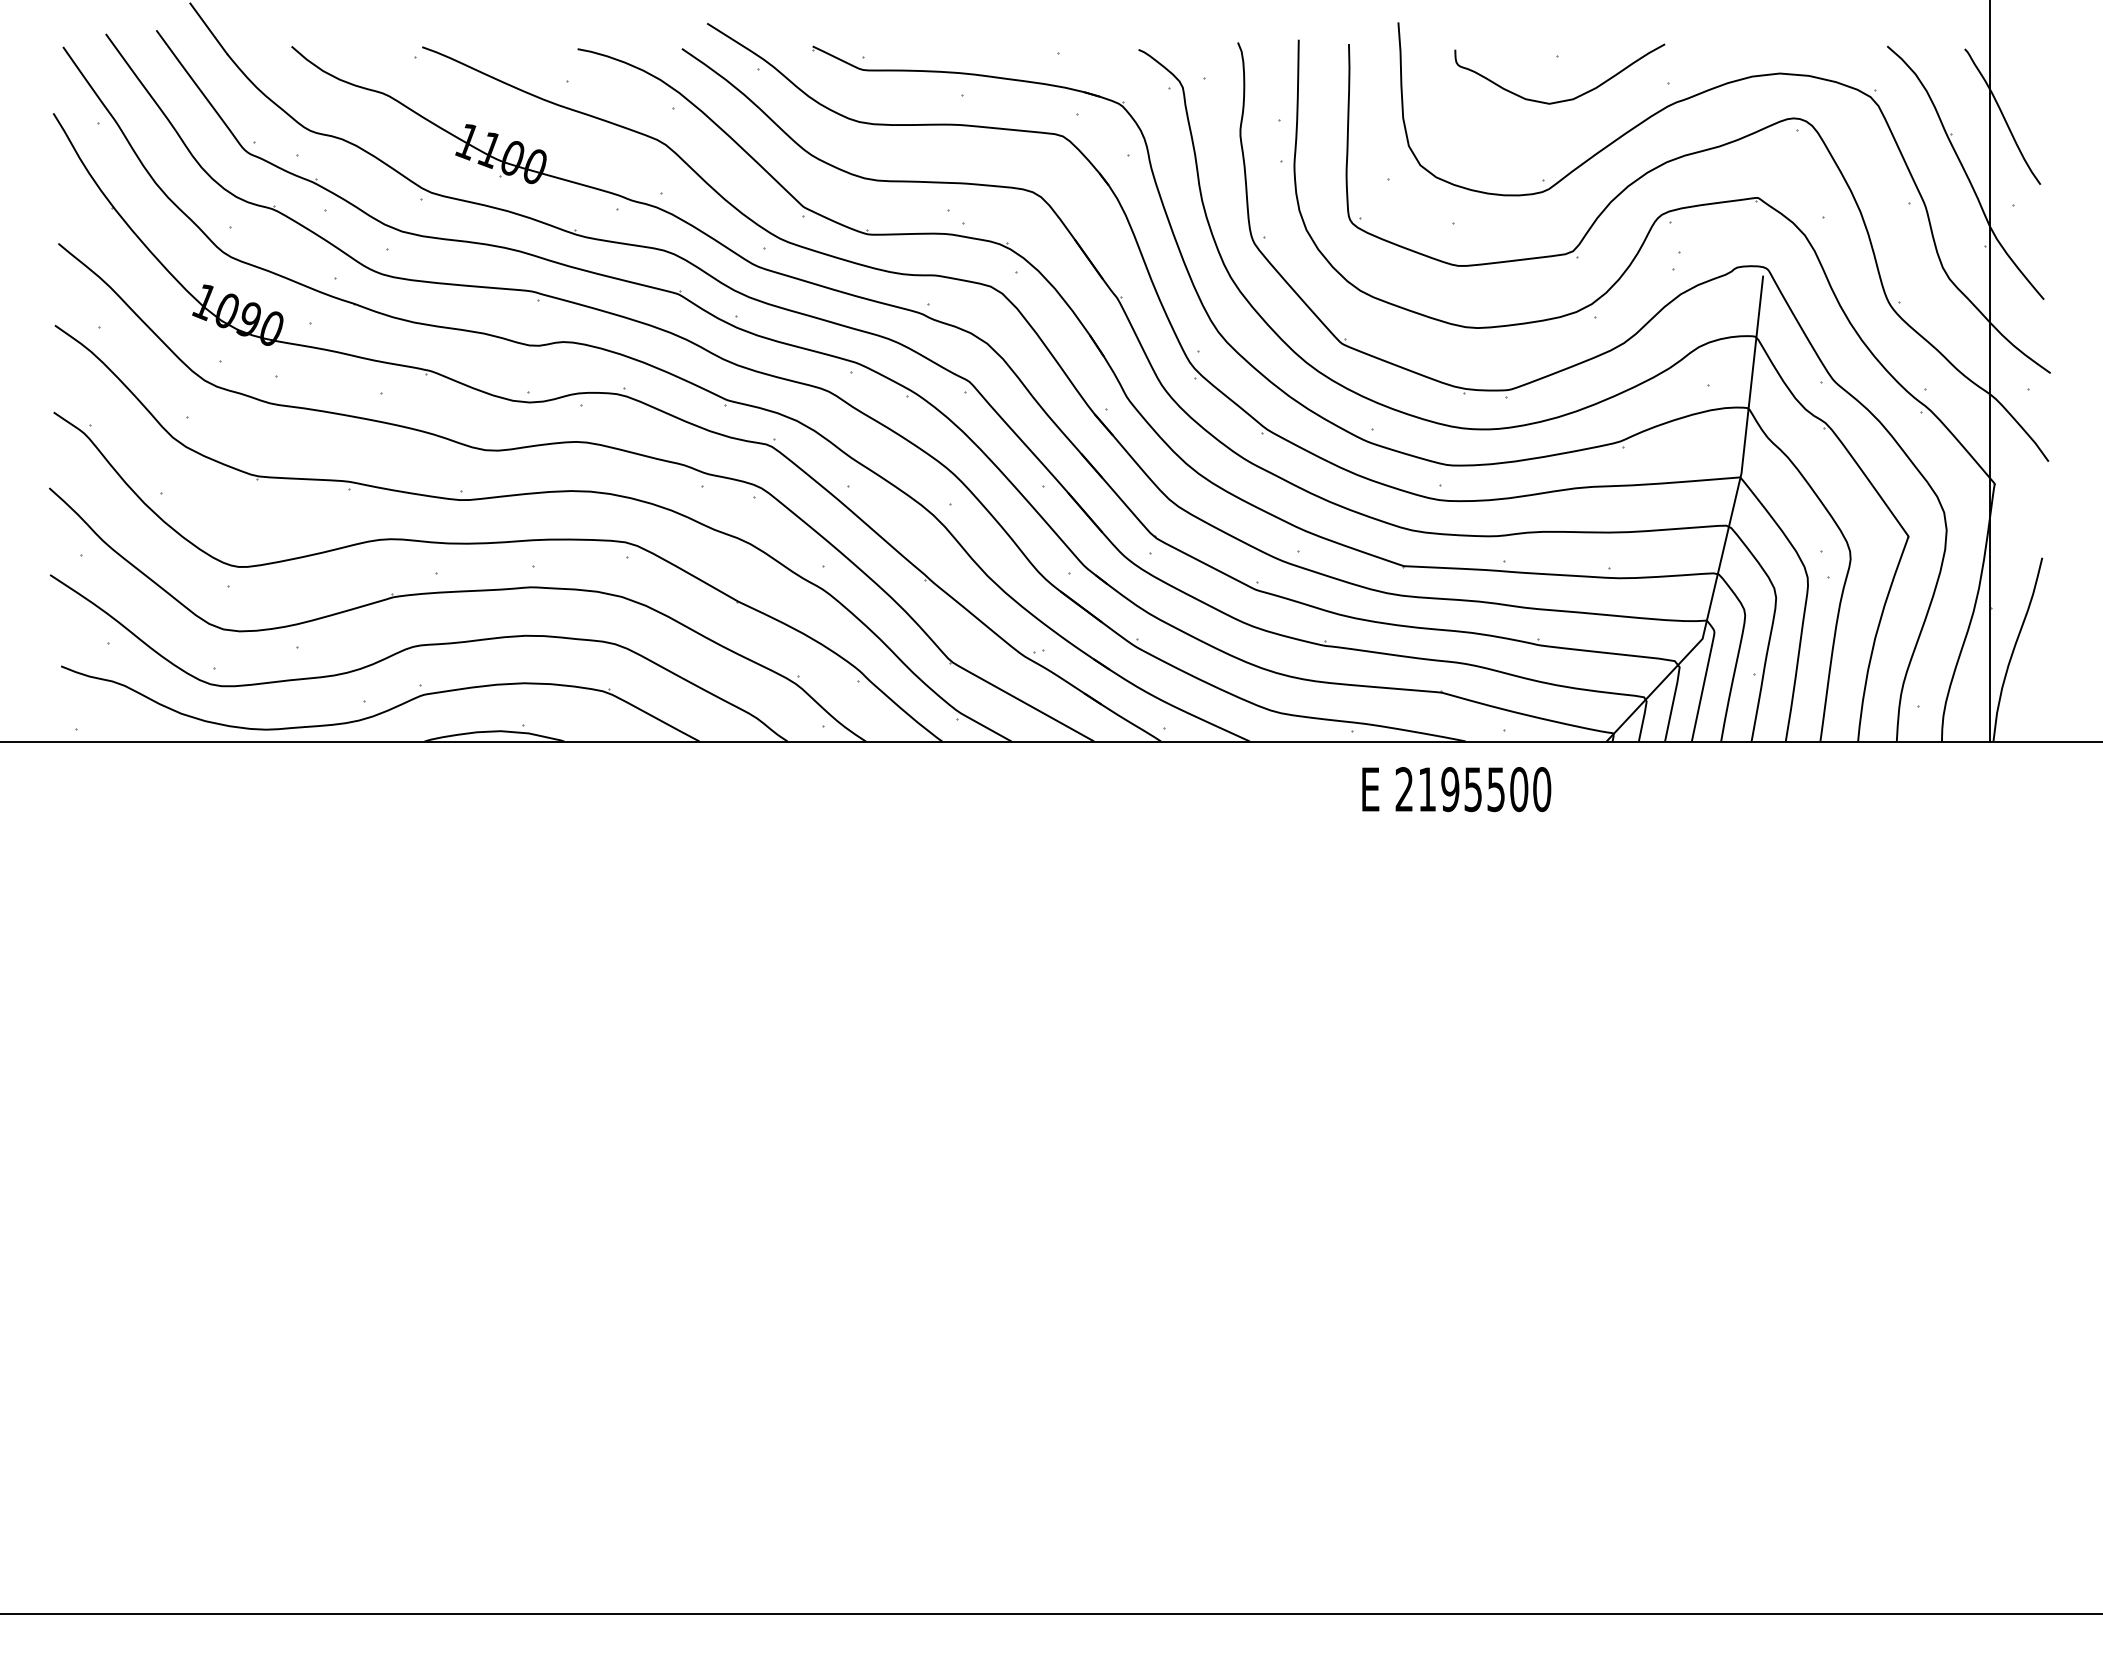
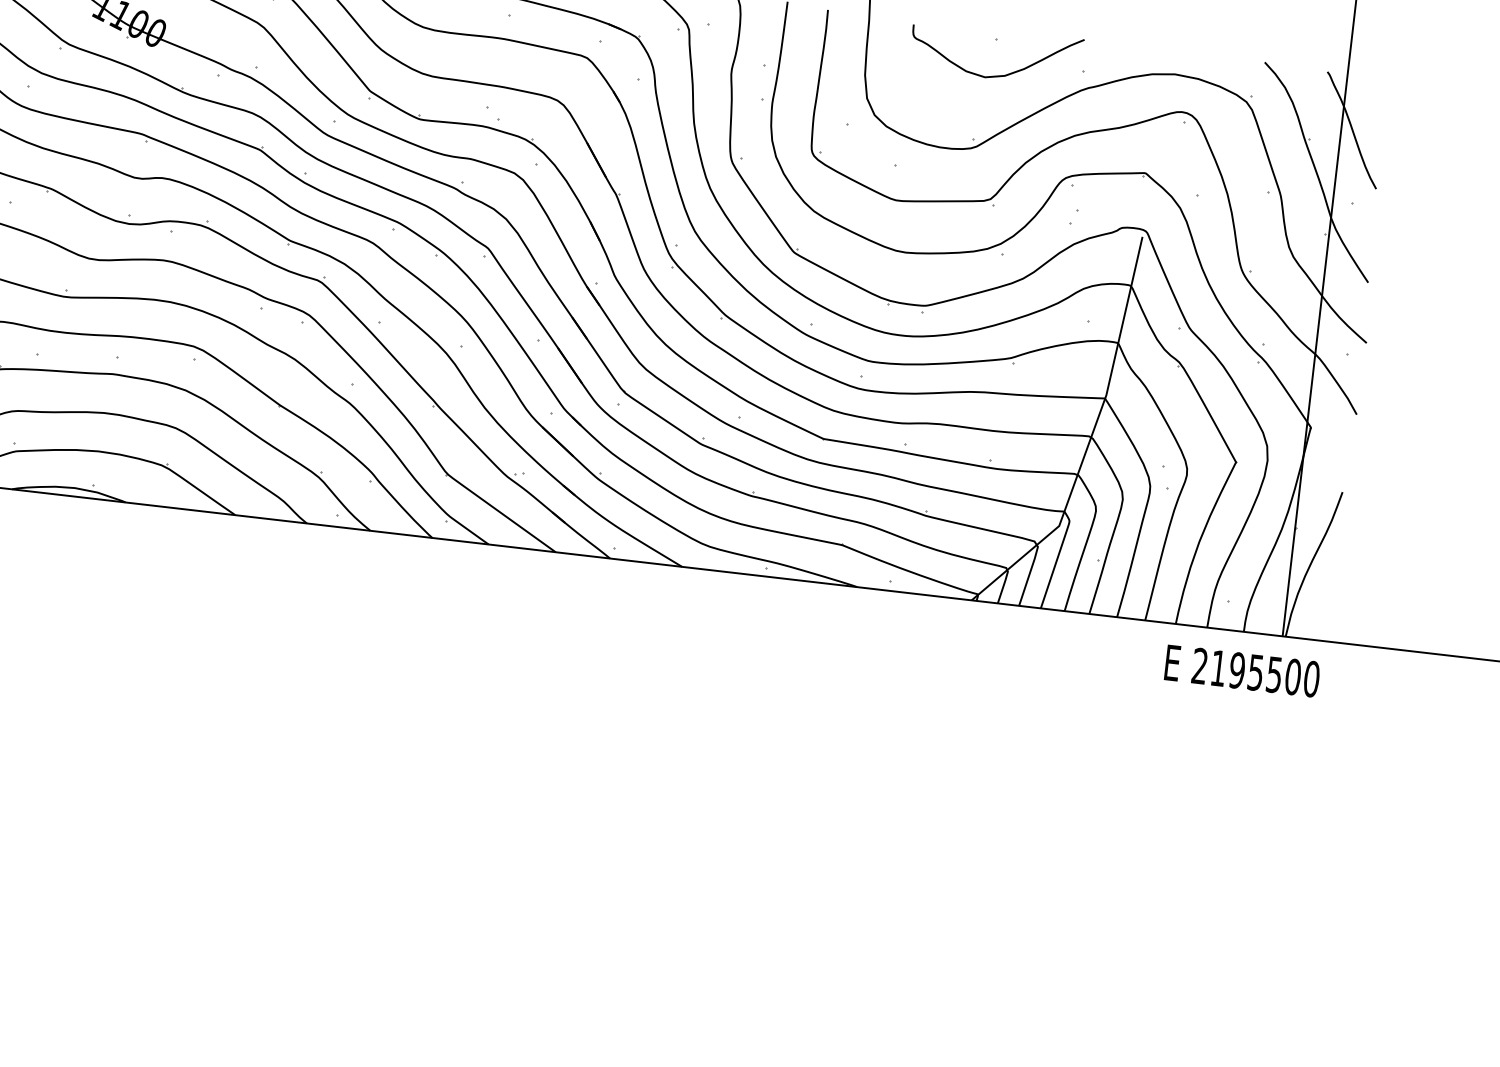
text: (1456, 789) -> (1242, 671), moved

